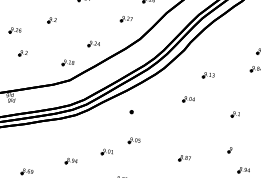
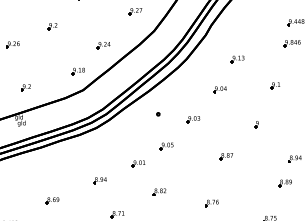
part: (22, 53) -> (25, 87), moved
part: (235, 114) -> (275, 85), moved
part: (161, 121) -> (193, 119), added
part: (230, 150) -> (256, 124), moved

